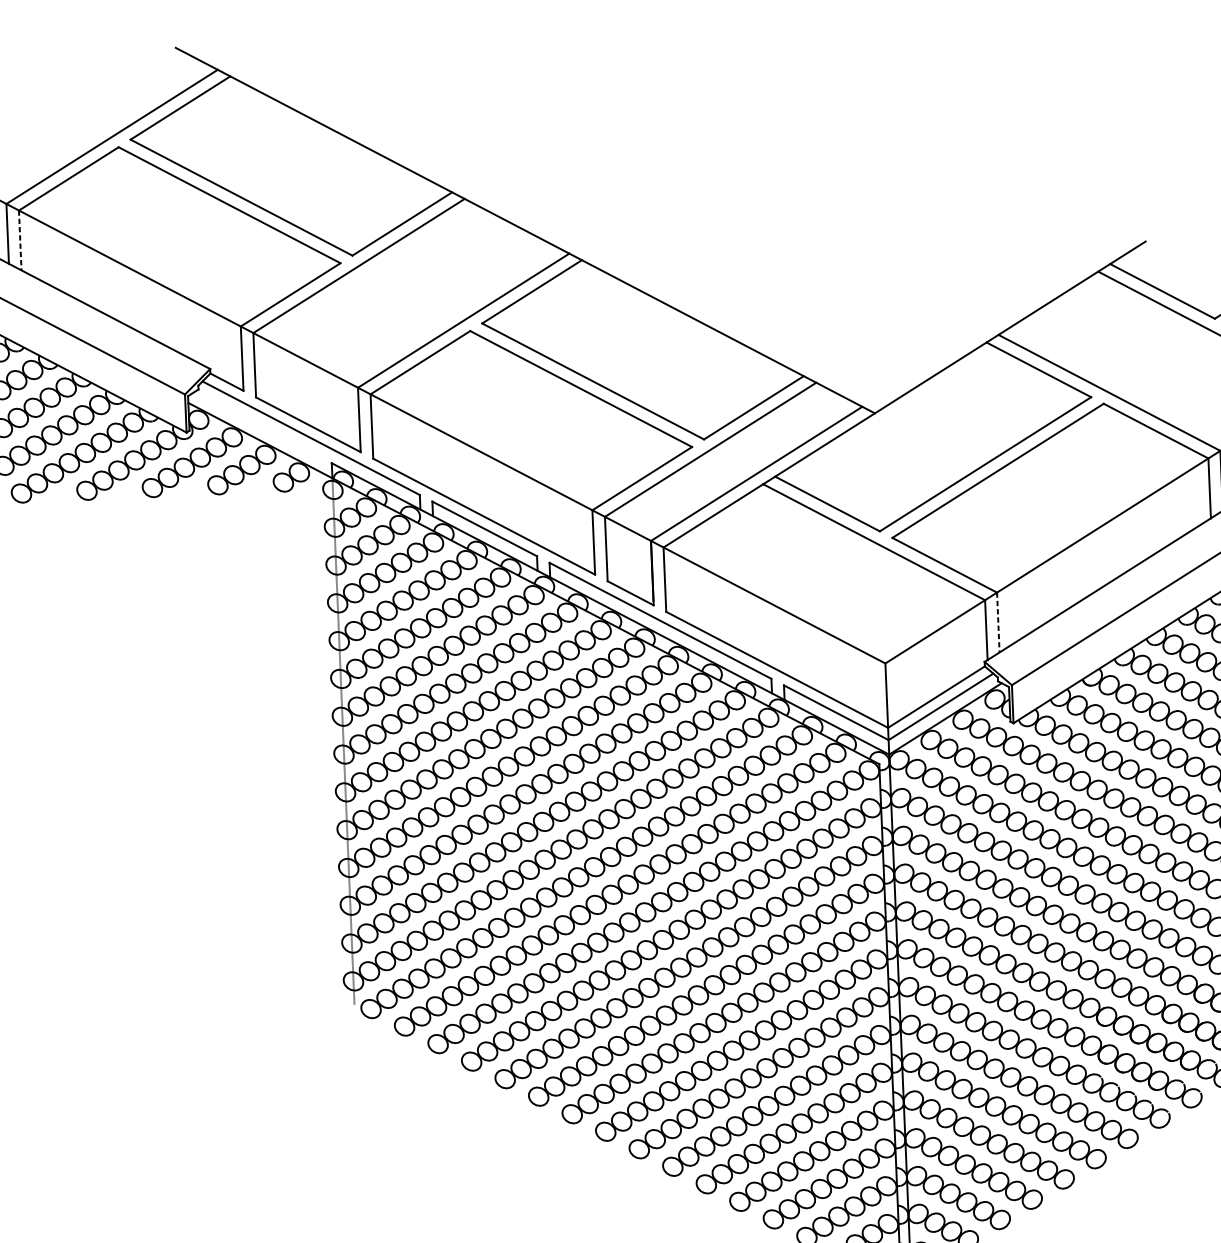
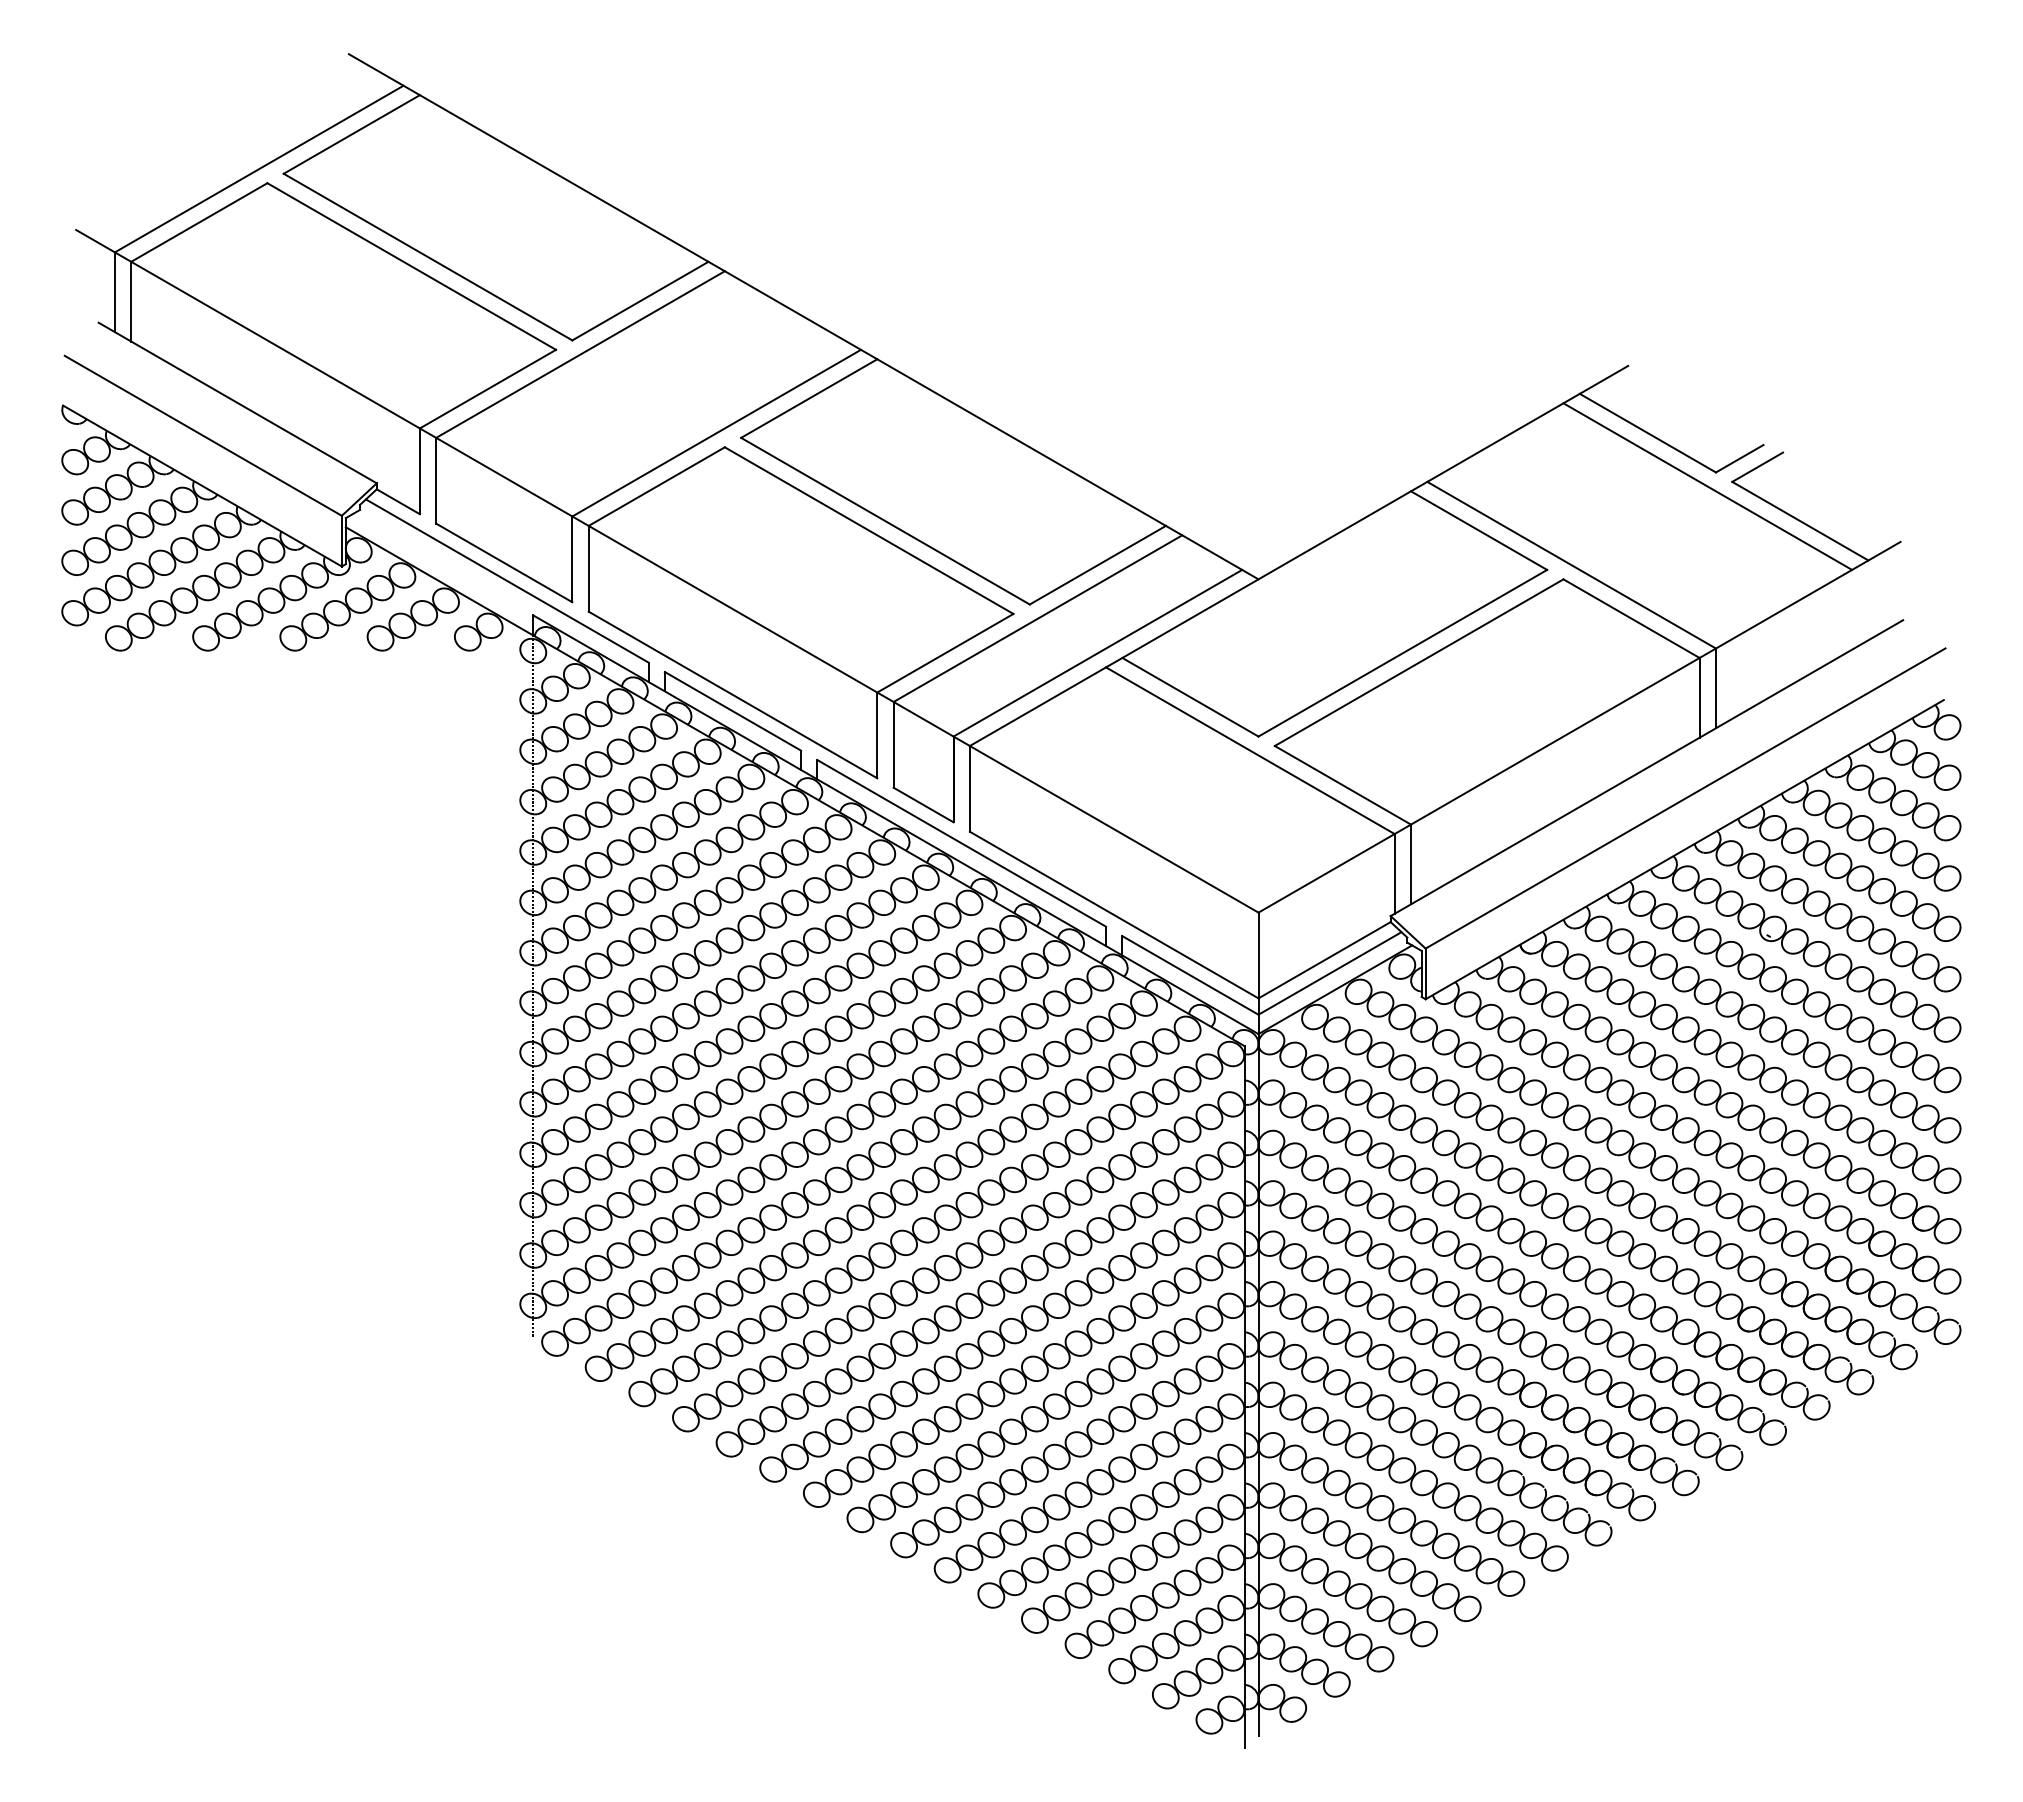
line: (20, 240) -> (131, 301), dashed -> solid
line: (998, 622) -> (1411, 864), dashed -> solid

